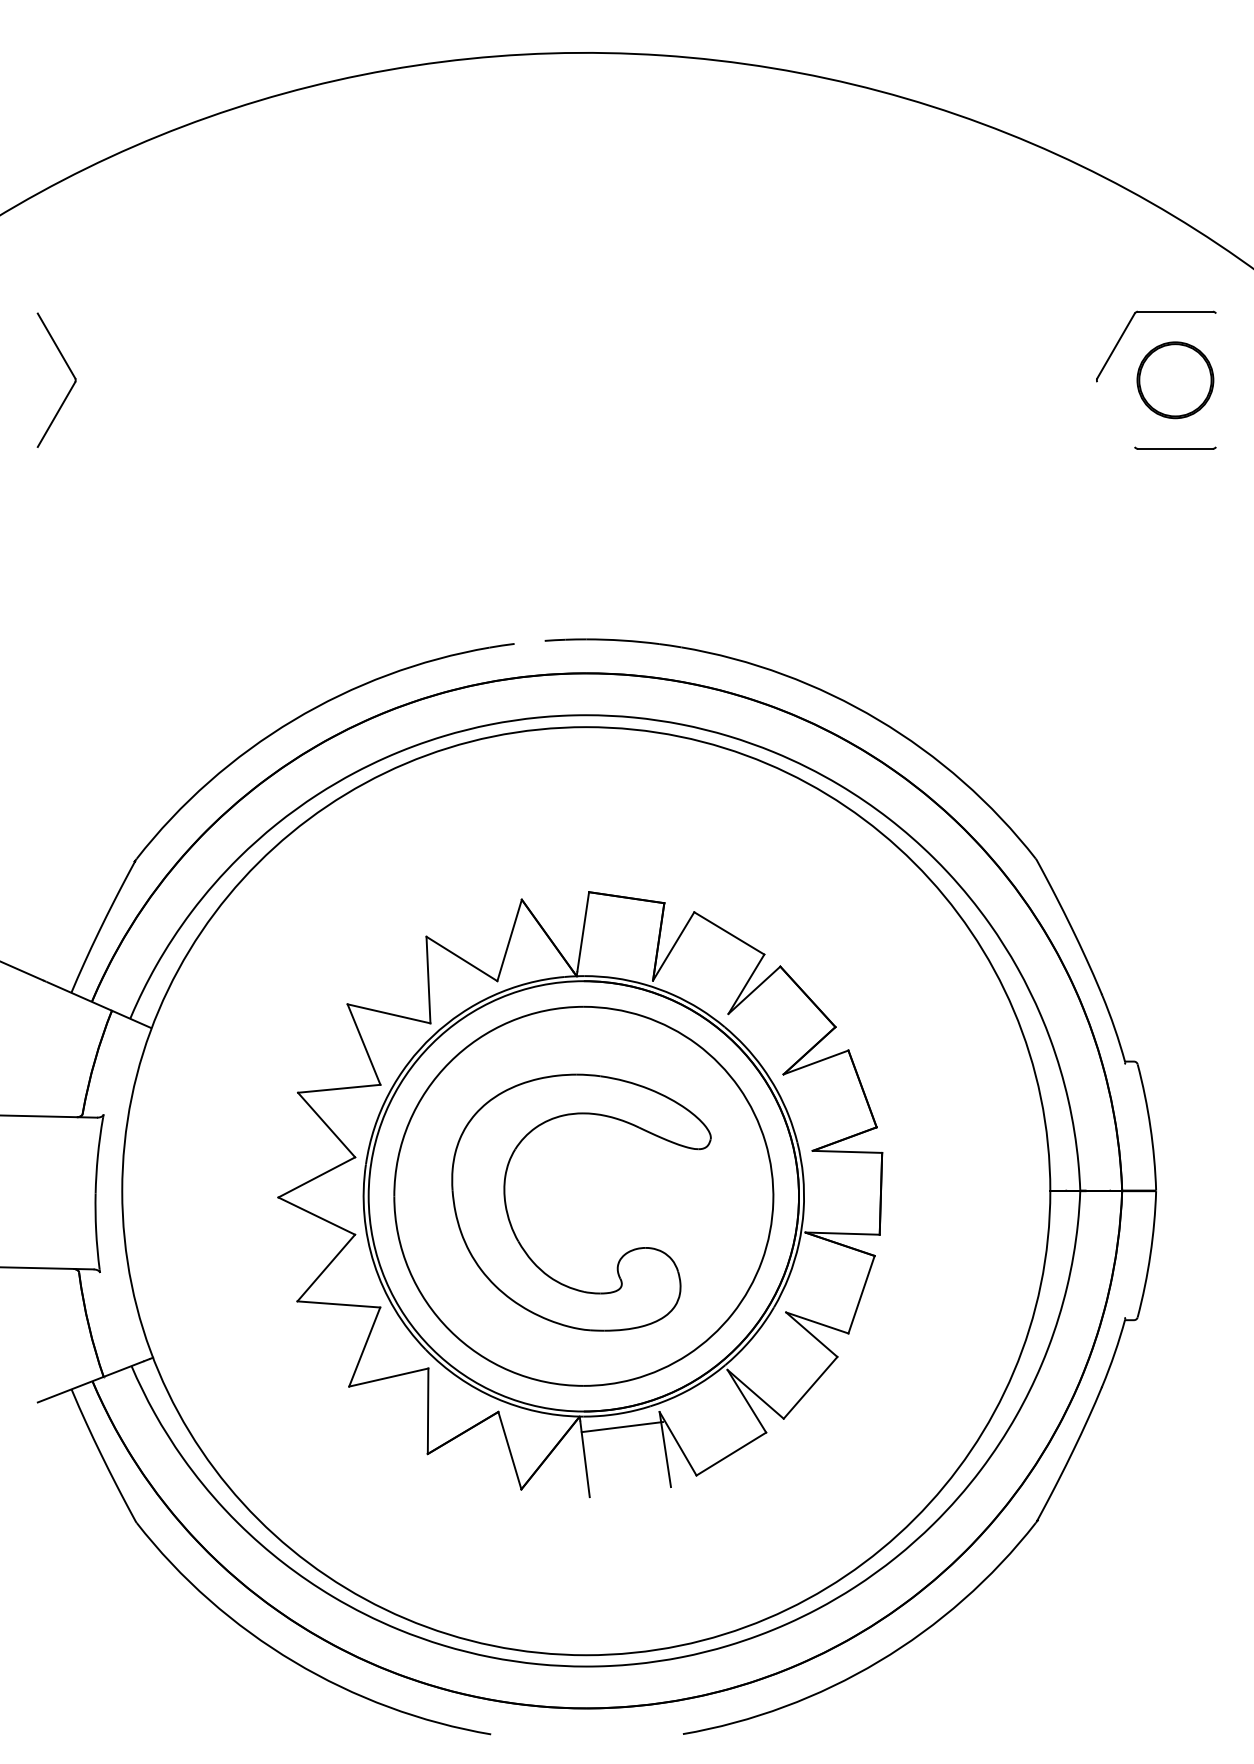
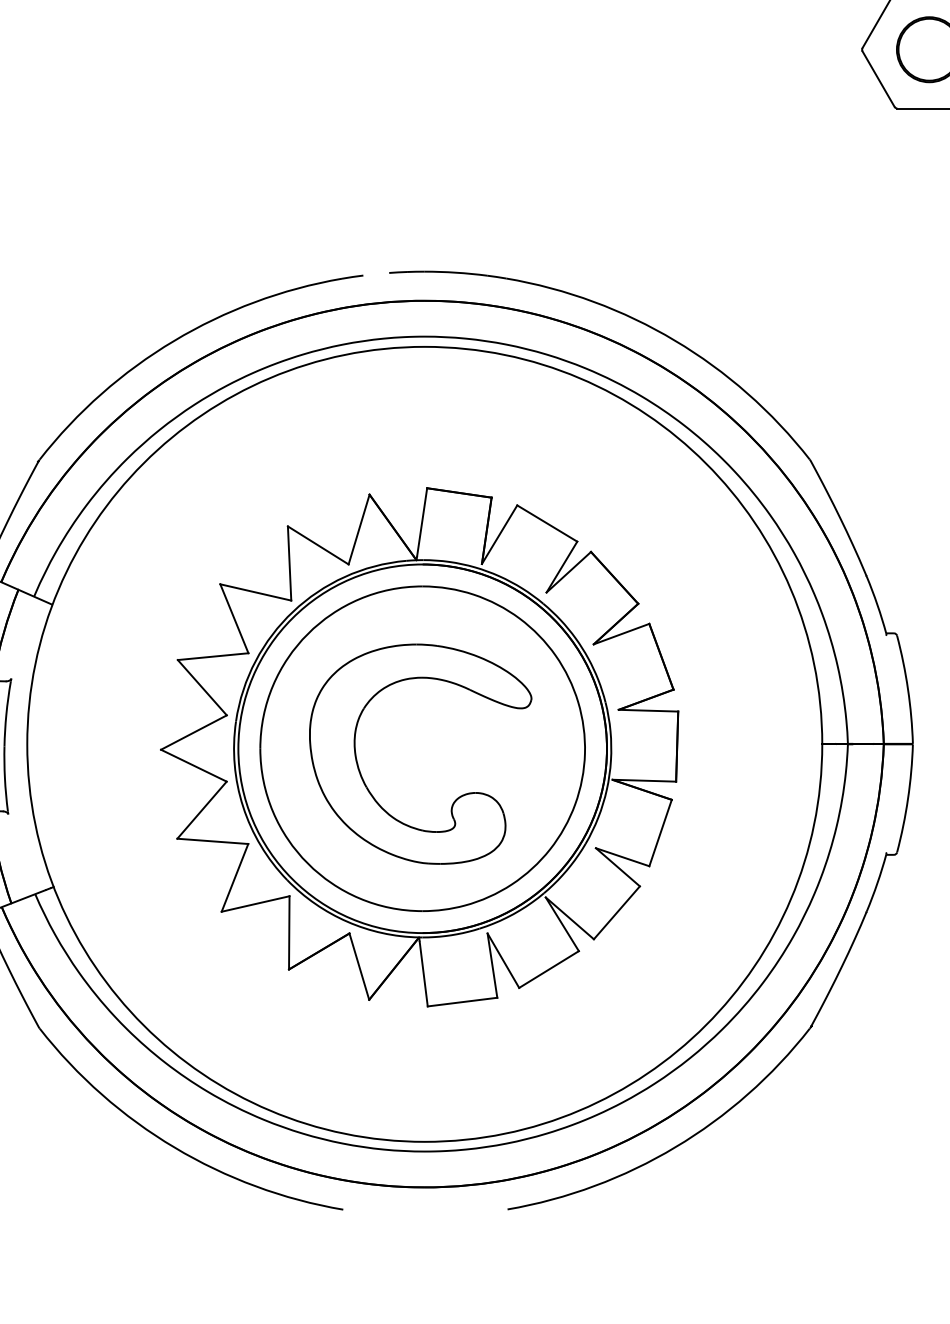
line: (1115, 414) -> (878, 79), added
line: (621, 1427) -> (461, 1002), moved

